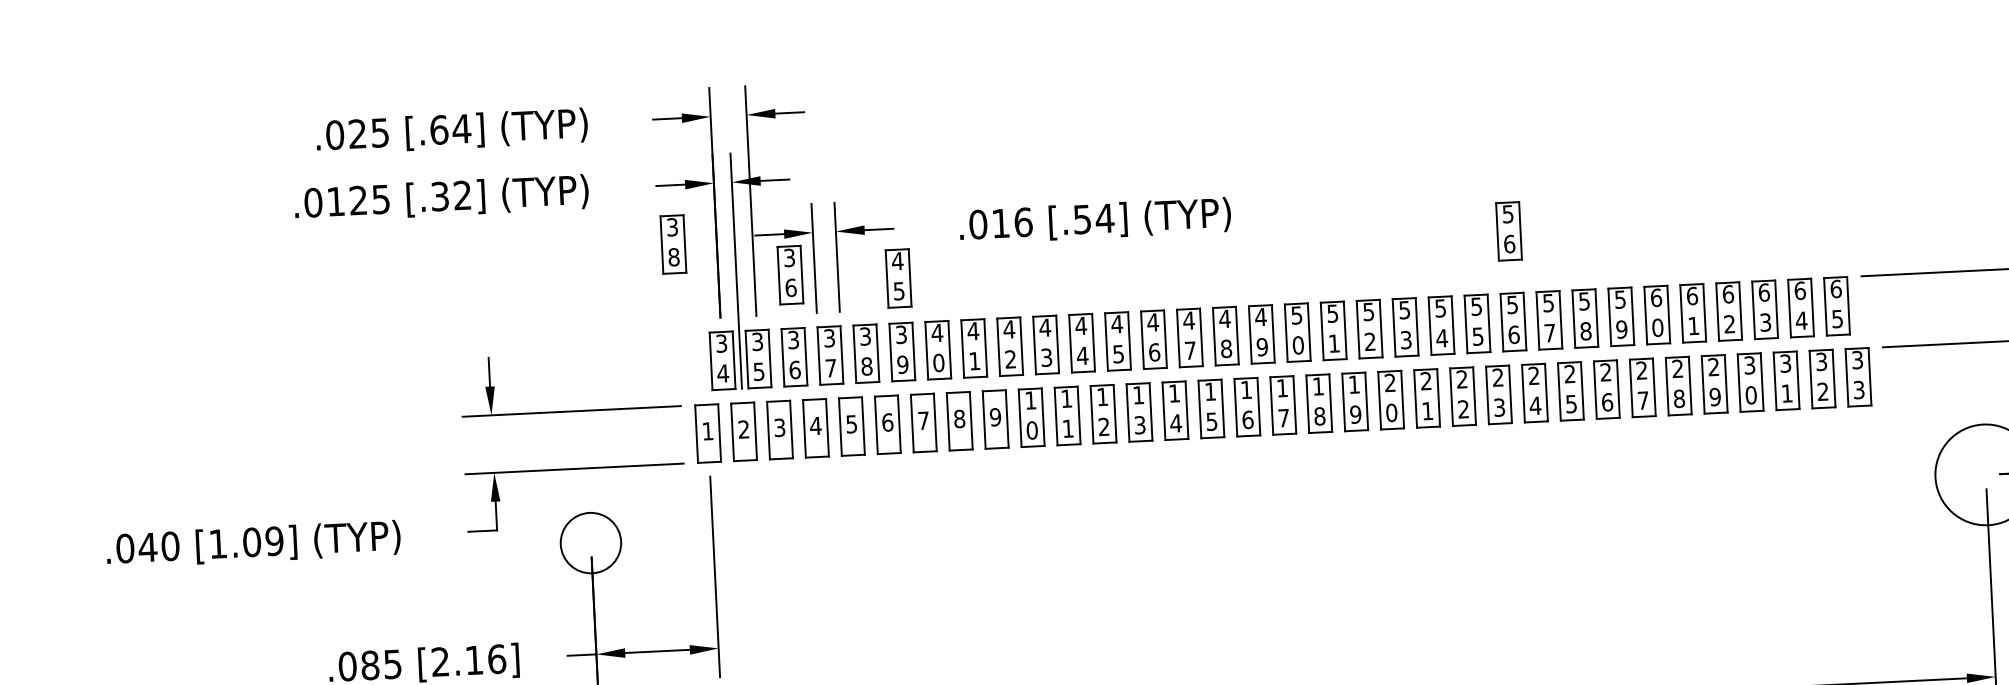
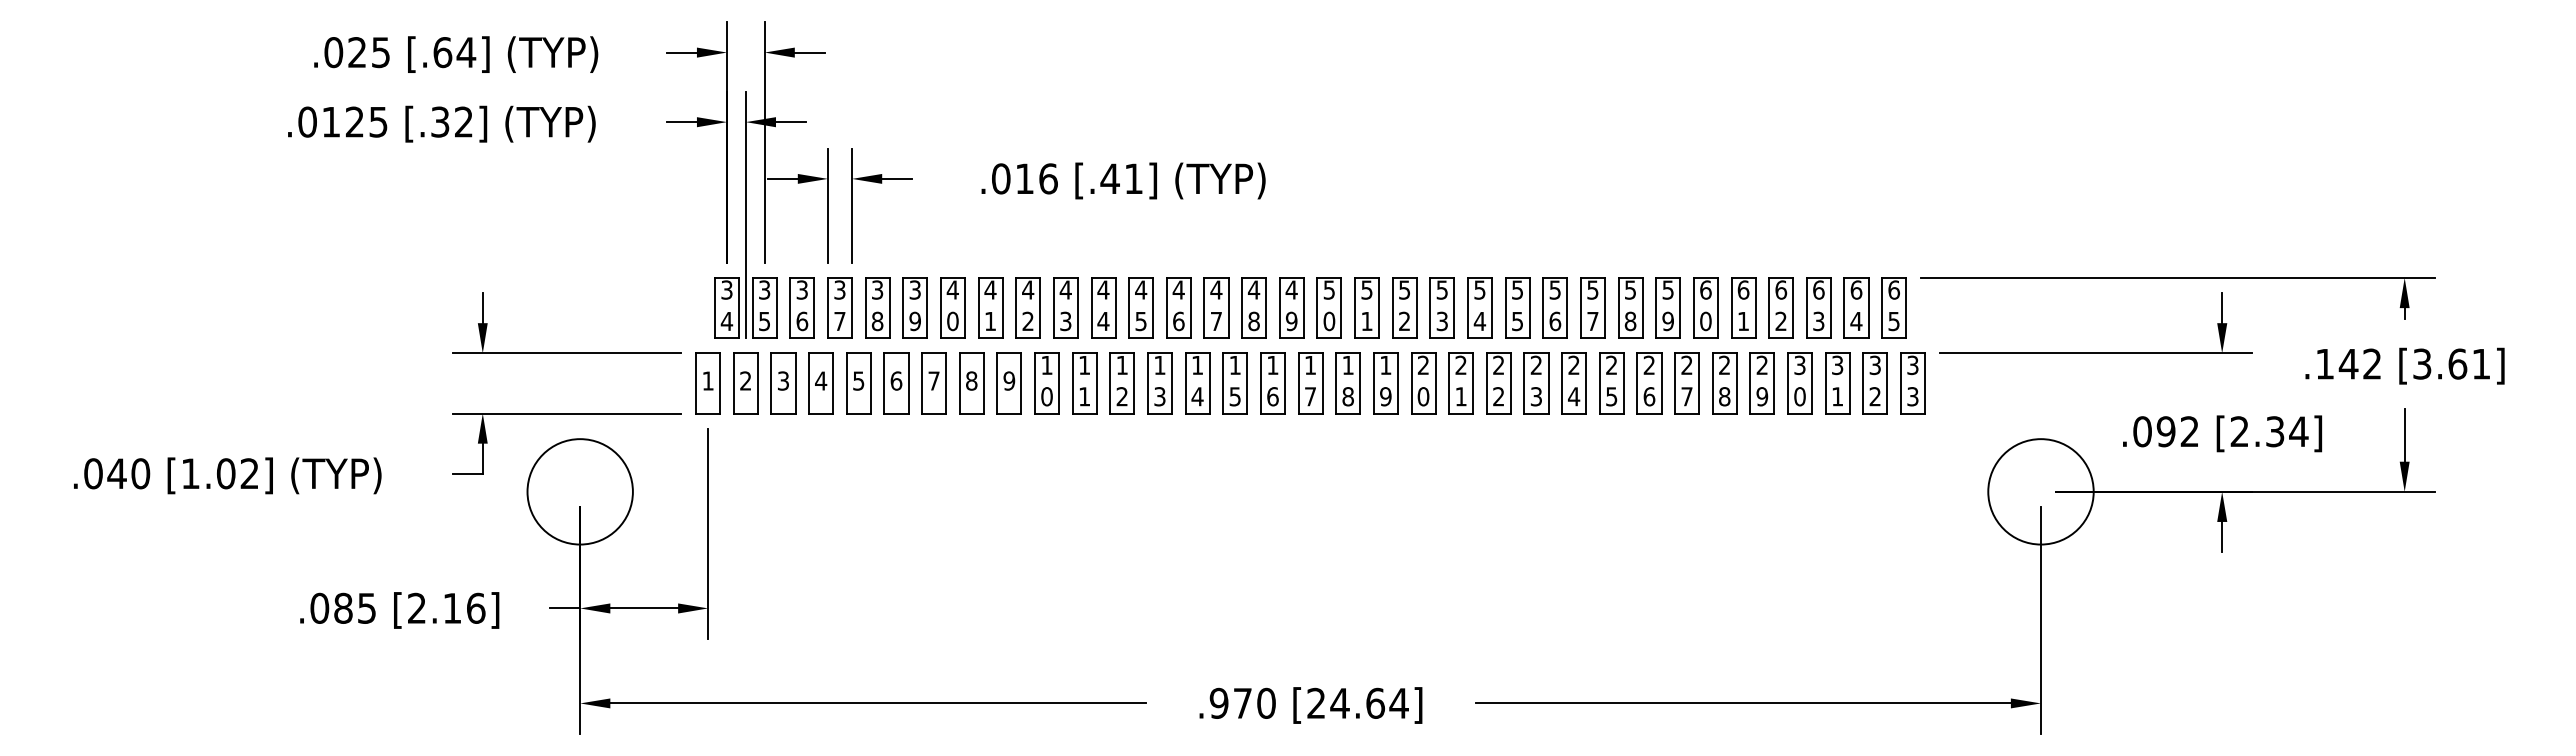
text: (1093, 218) -> (1121, 178), [.54] -> [.41]
part: (1508, 230) -> (1554, 212), removed
part: (673, 243) -> (681, 183), removed
part: (789, 274) -> (801, 221), removed
part: (897, 277) -> (914, 230), removed
text: (274, 541) -> (249, 473), [1.09] -> [1.02]
circle: (590, 542) -> (579, 491), size x1.67

